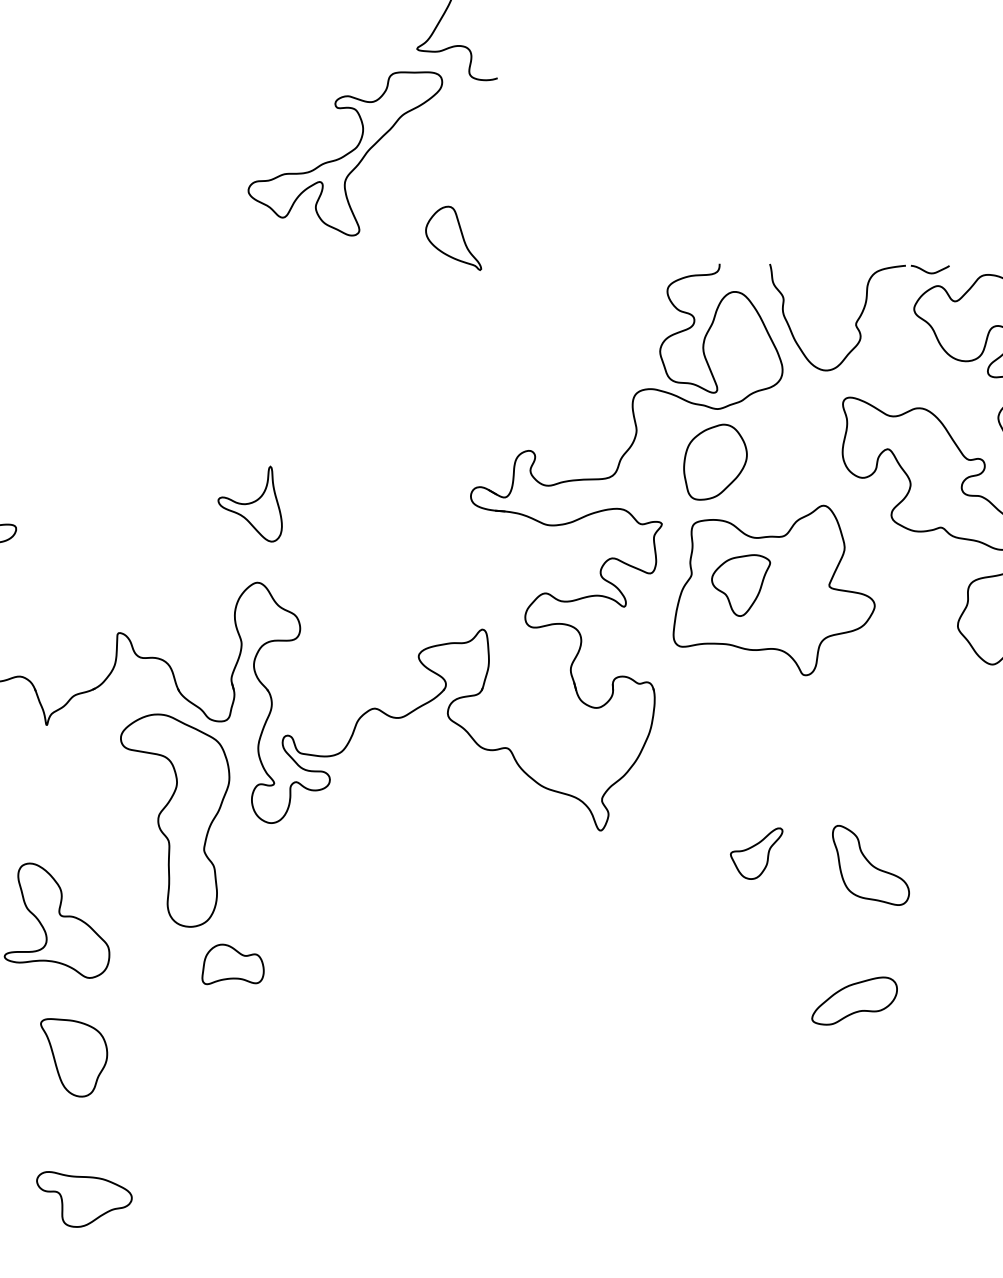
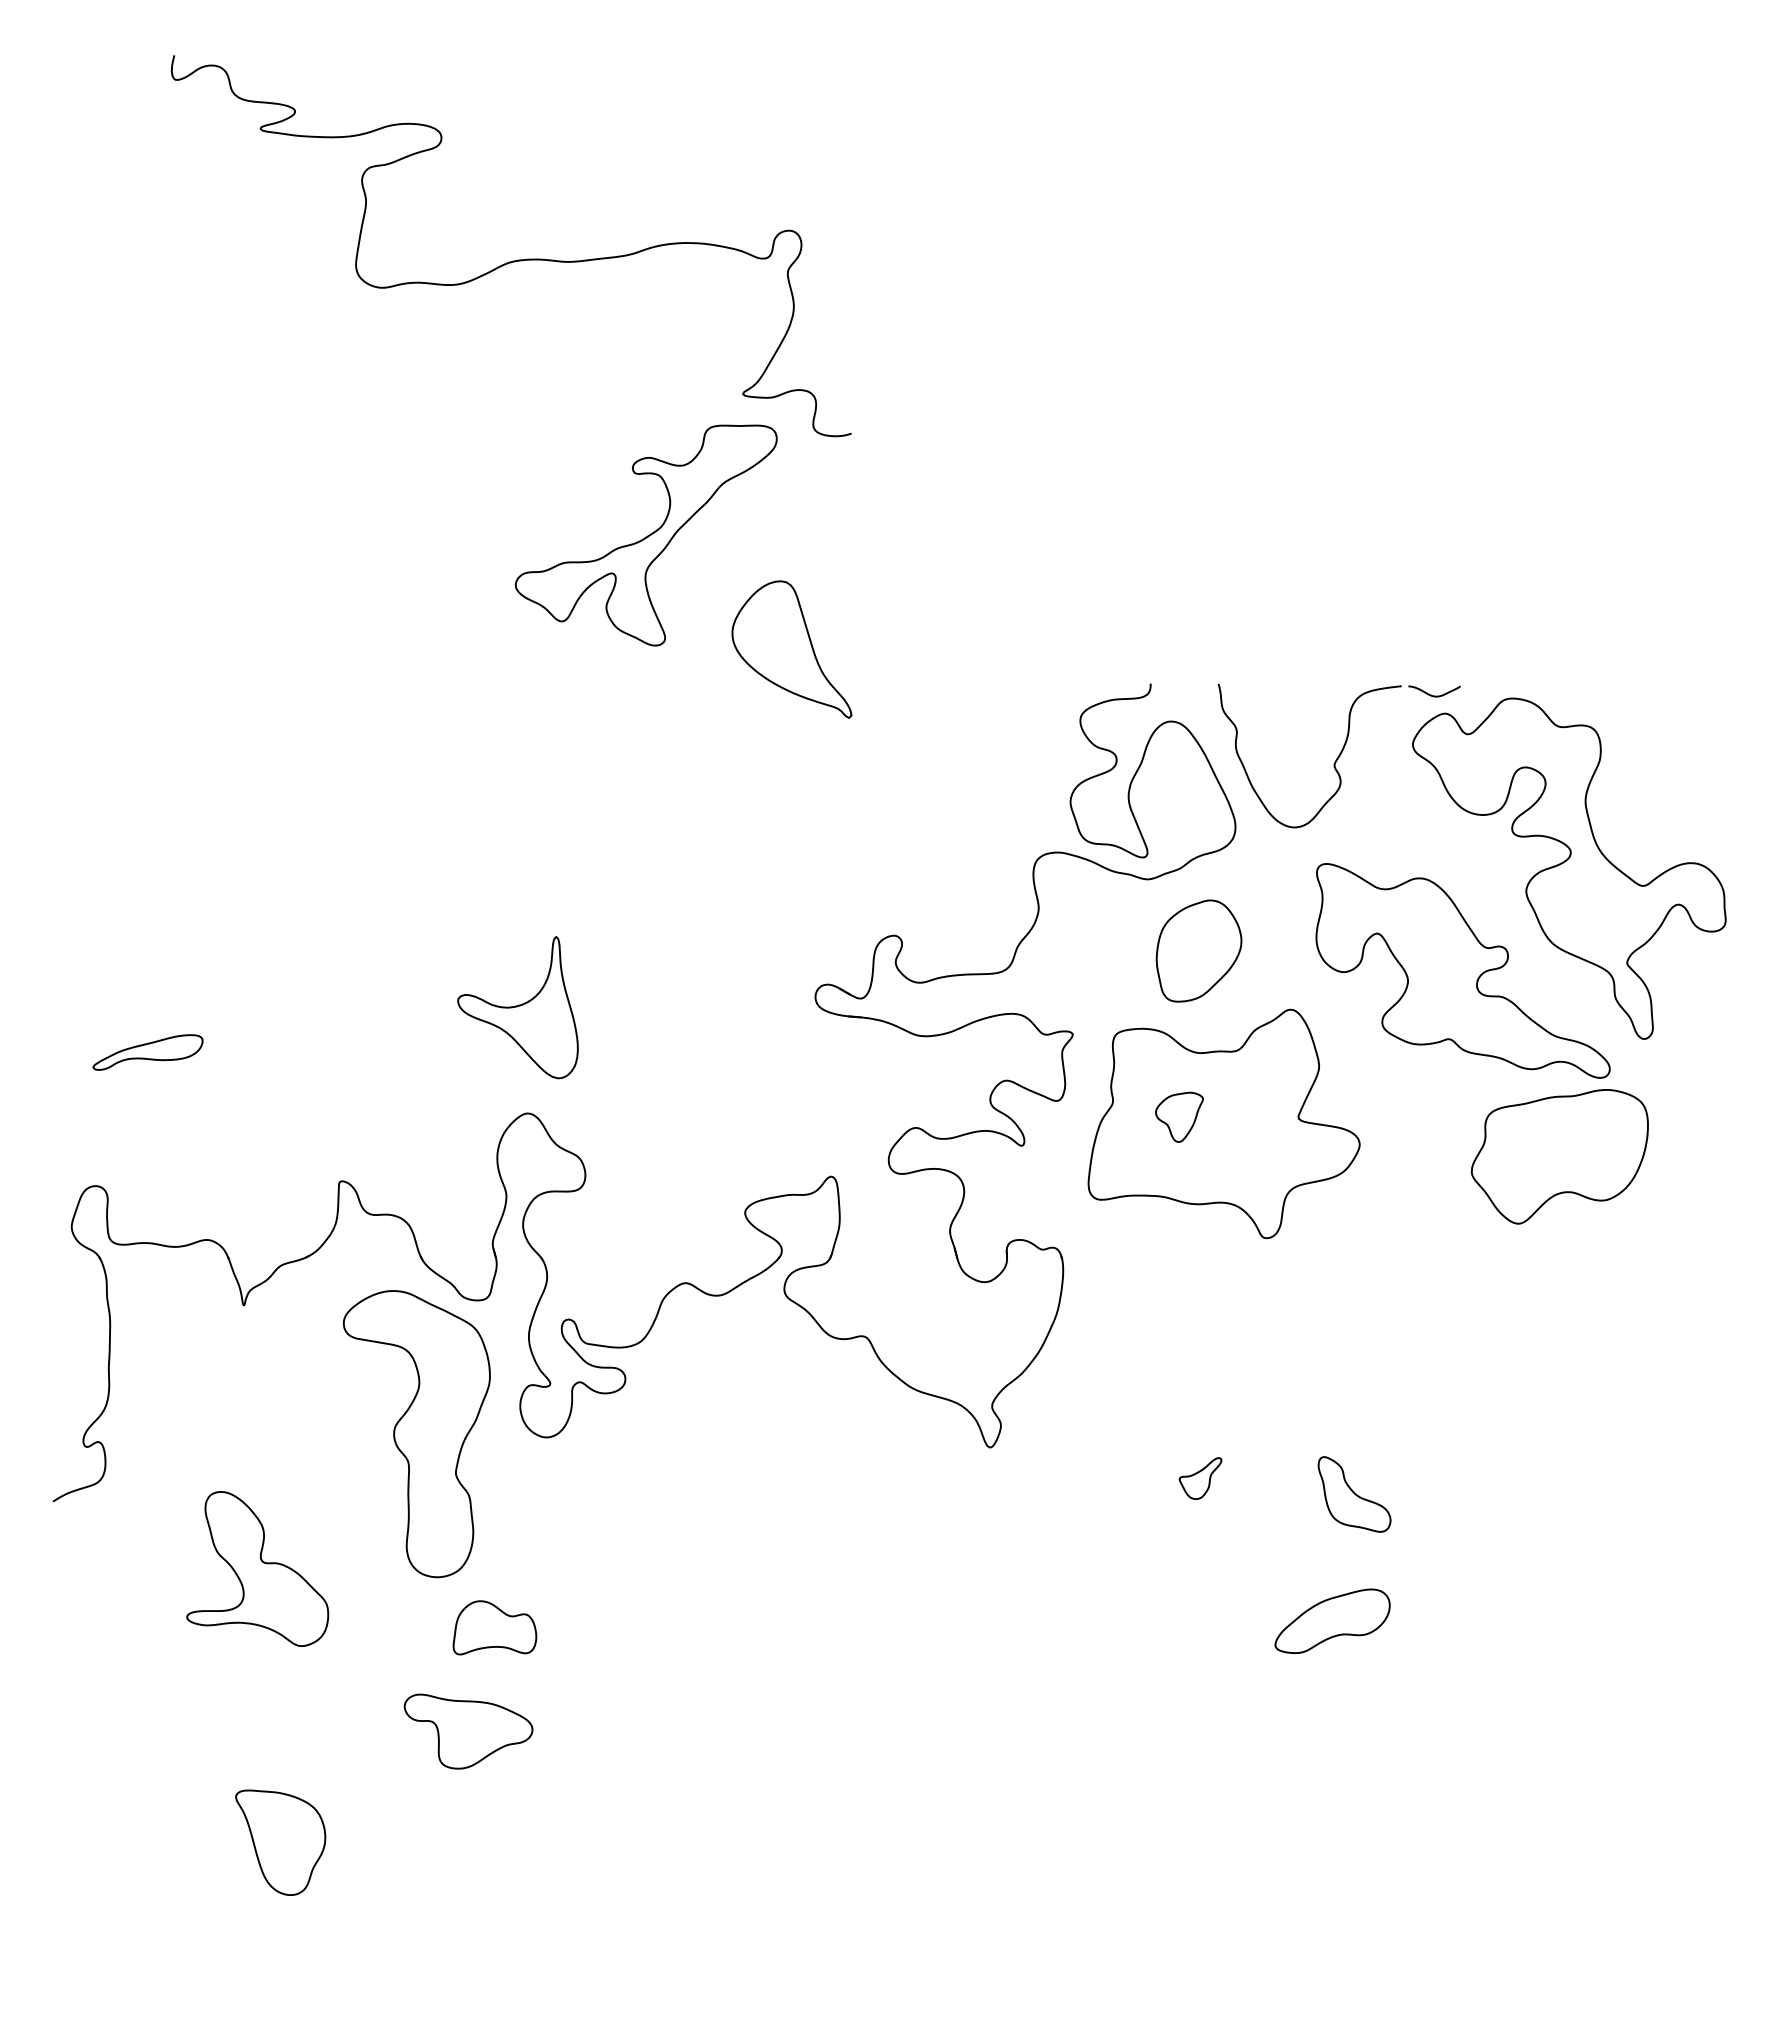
part: (453, 237) -> (792, 648), size x1.6
part: (715, 461) -> (1198, 950), moved
part: (249, 504) -> (517, 1007), size x1.4
part: (741, 585) -> (1179, 1117), size x0.6
part: (756, 853) -> (1200, 1478), size x0.6
part: (870, 865) -> (1354, 1494), size x0.7
part: (854, 1000) -> (1332, 1620), moved
part: (73, 1057) -> (280, 1842), moved
part: (84, 1199) -> (468, 1731), moved

